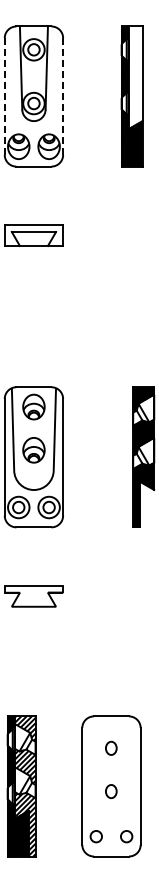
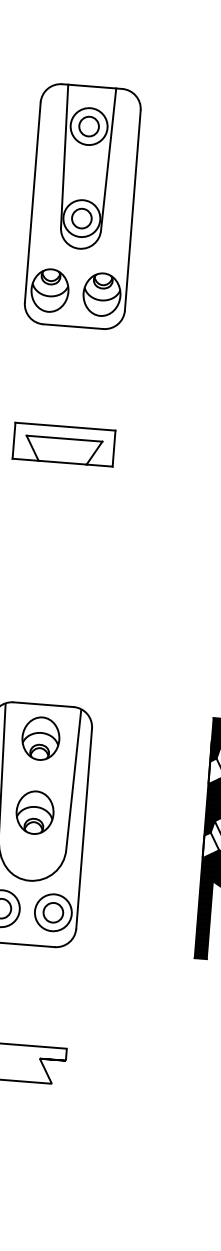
line: (4, 96) -> (32, 202), dashed -> solid
line: (63, 97) -> (133, 212), dashed -> solid

